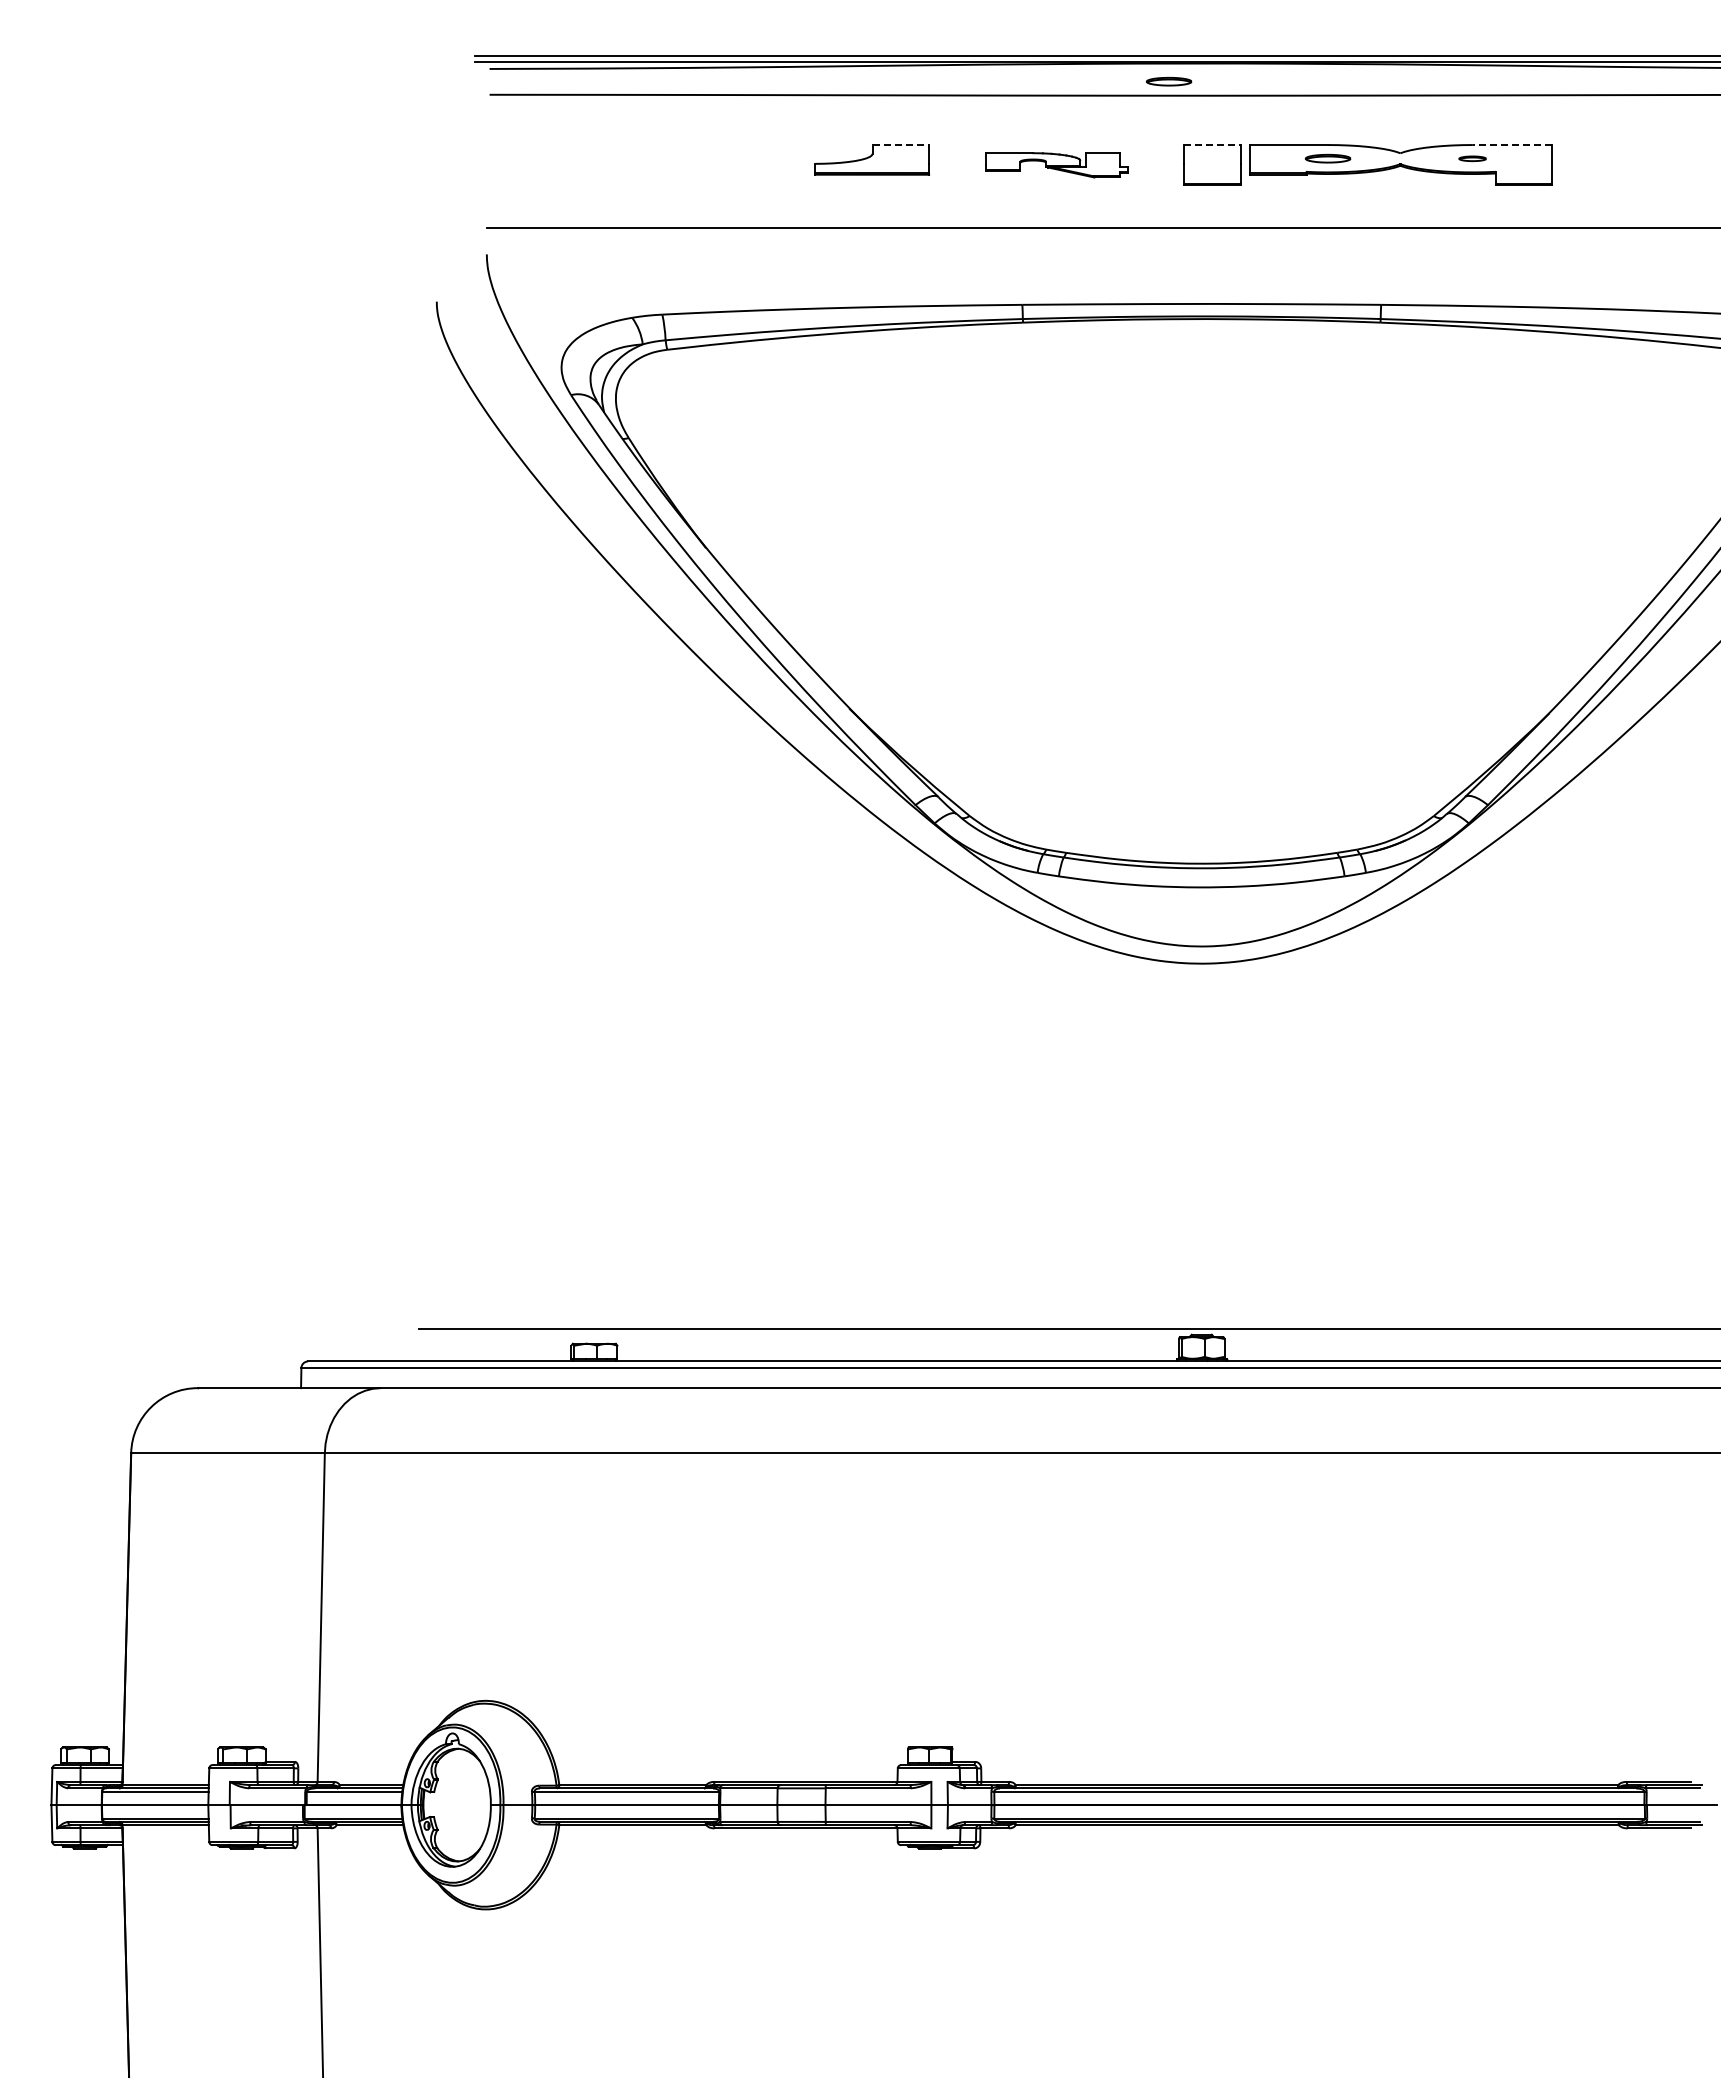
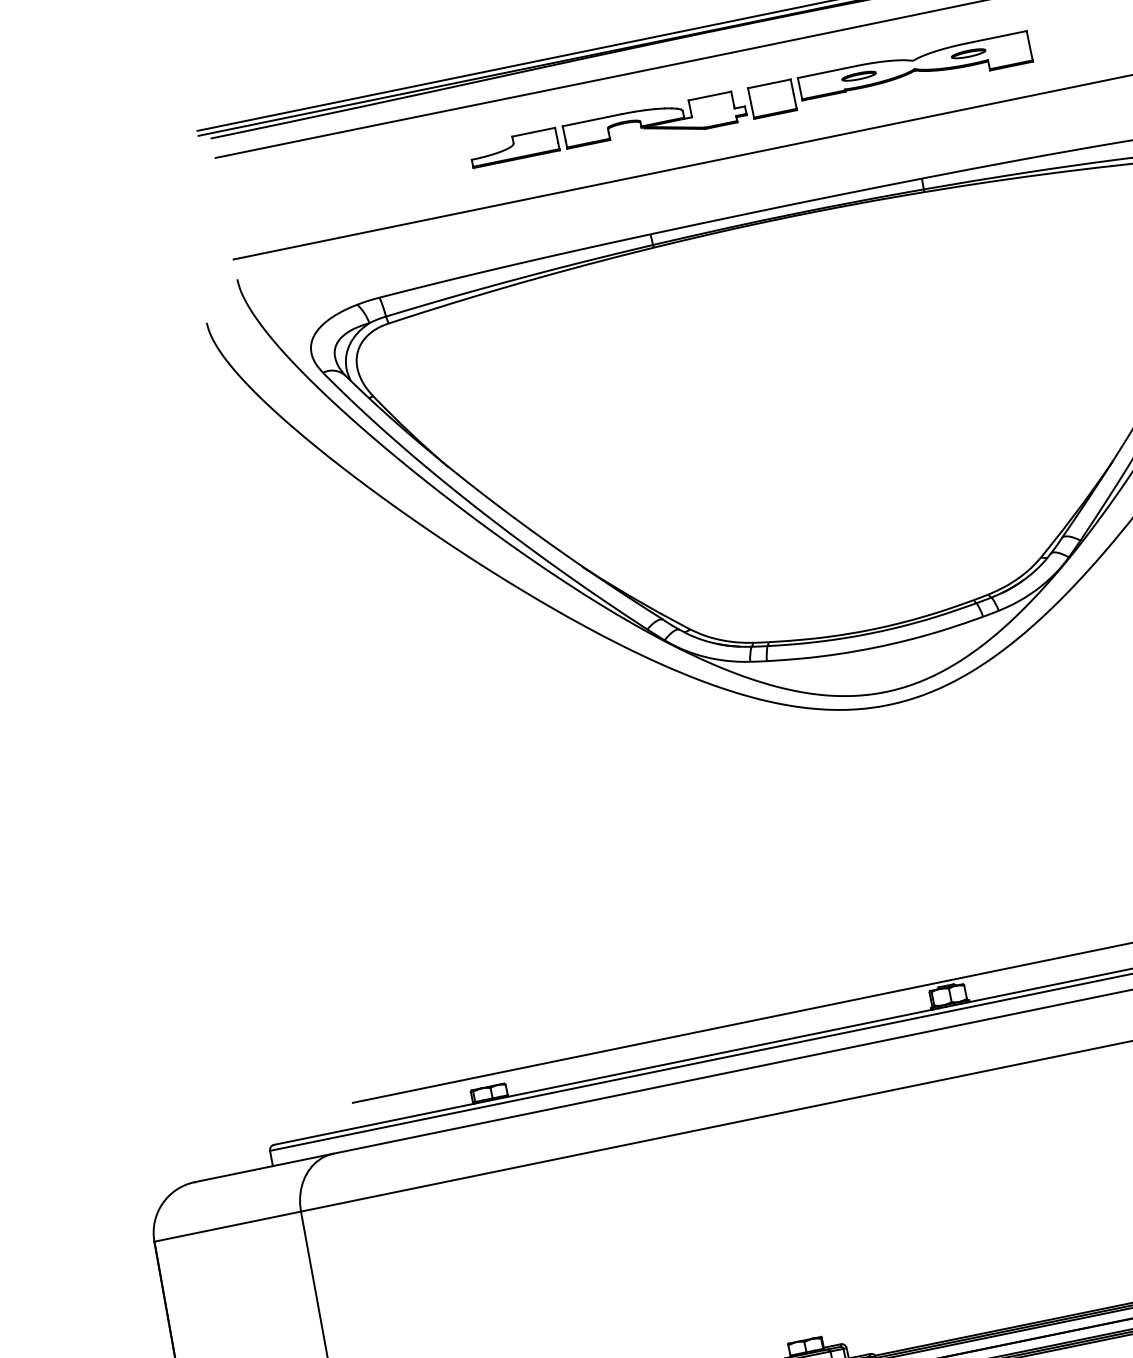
part: (1169, 81) -> (727, 42), removed
line: (901, 145) -> (534, 132), dashed -> solid
line: (1212, 145) -> (769, 84), dashed -> solid
line: (1512, 145) -> (996, 37), dashed -> solid
part: (1472, 158) -> (968, 53), size x1.67
part: (1056, 165) -> (654, 123), size x1.67

